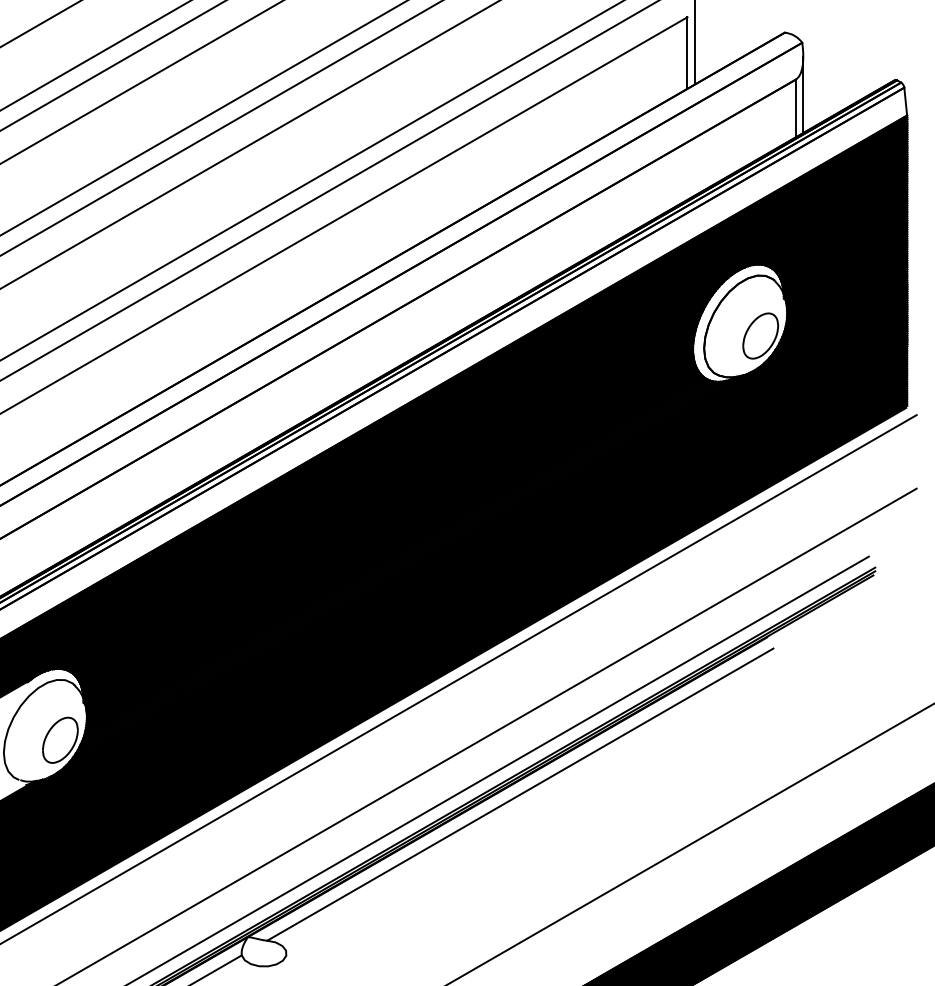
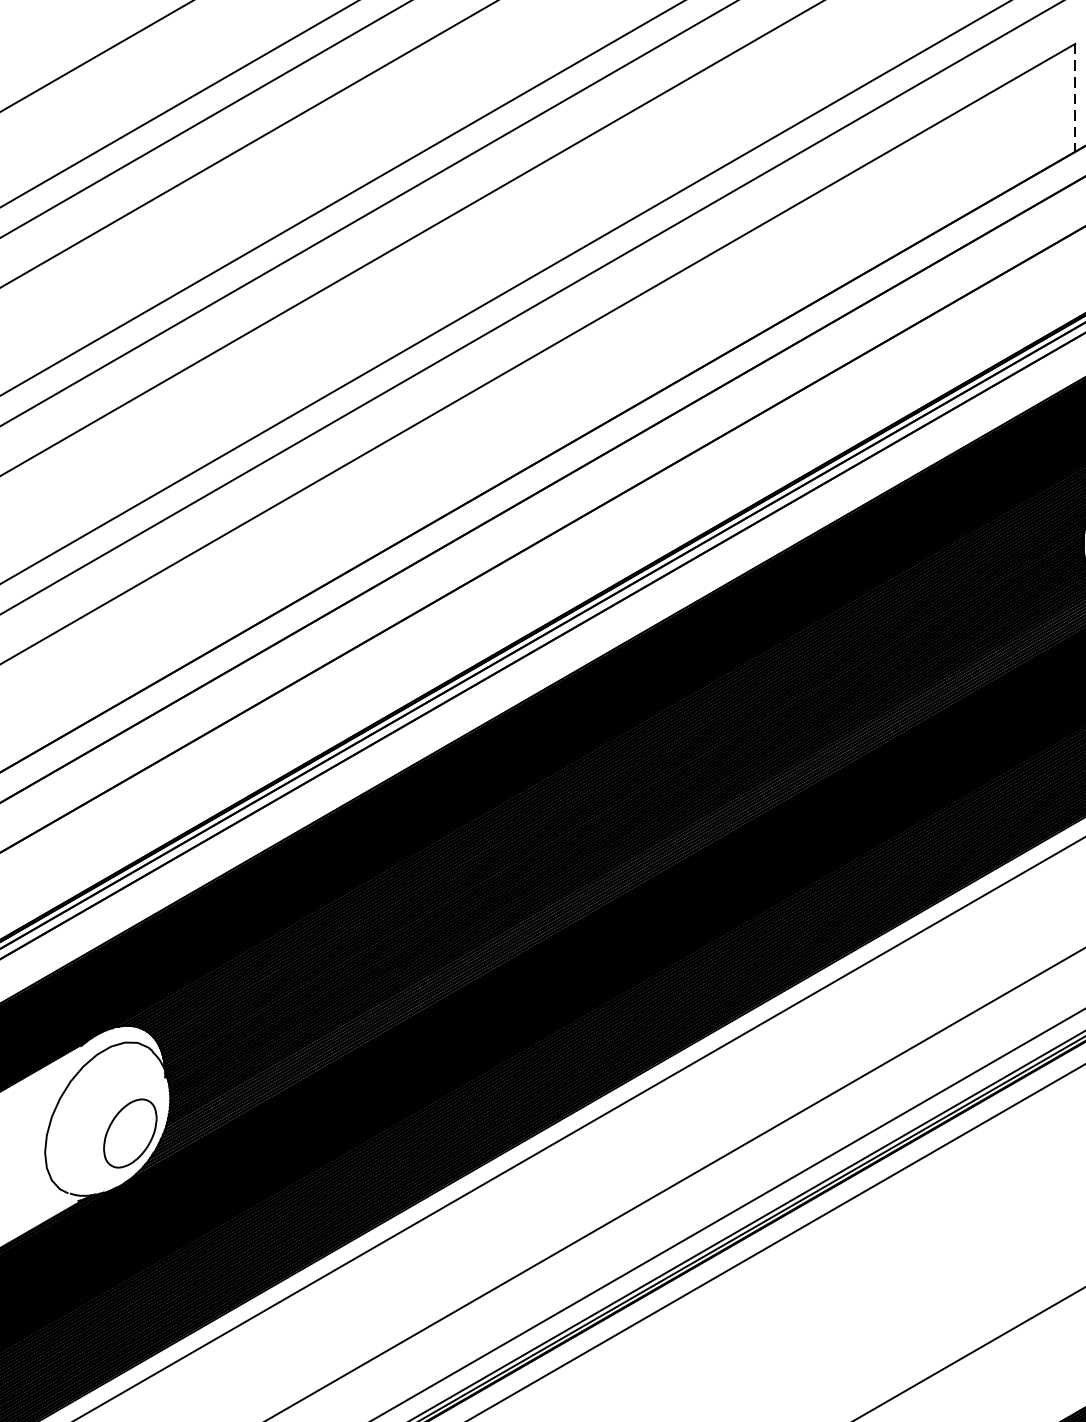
line: (687, 53) -> (1075, 98), solid -> dashed

